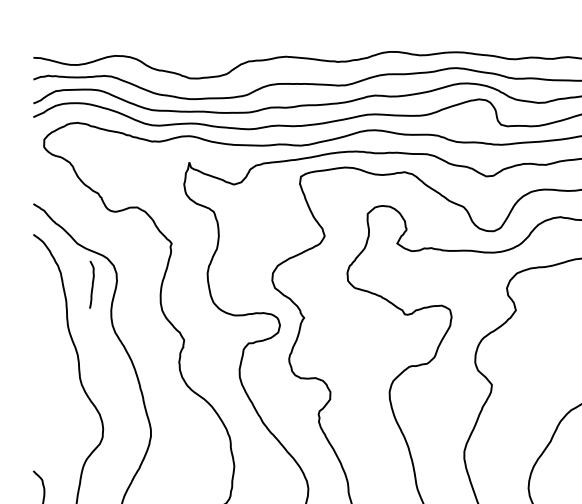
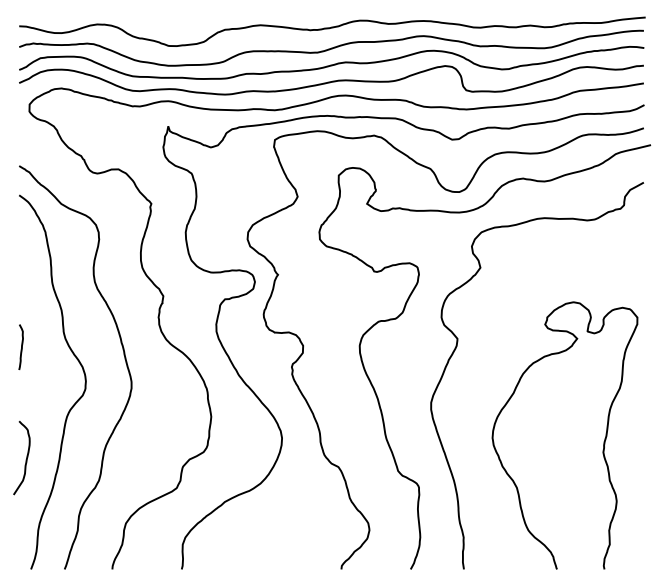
curve: (92, 285) -> (21, 347), moved

